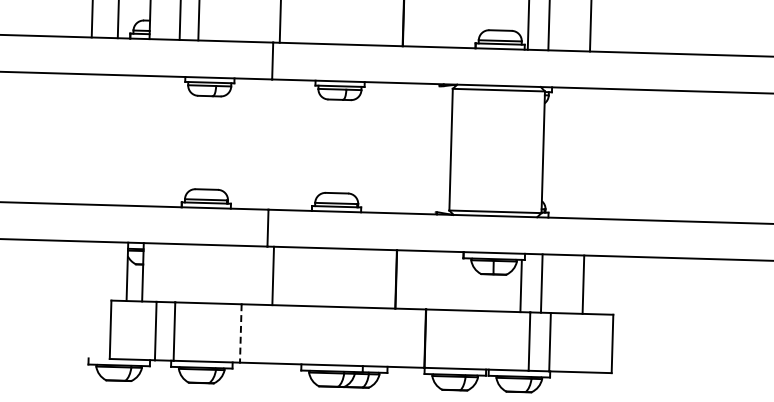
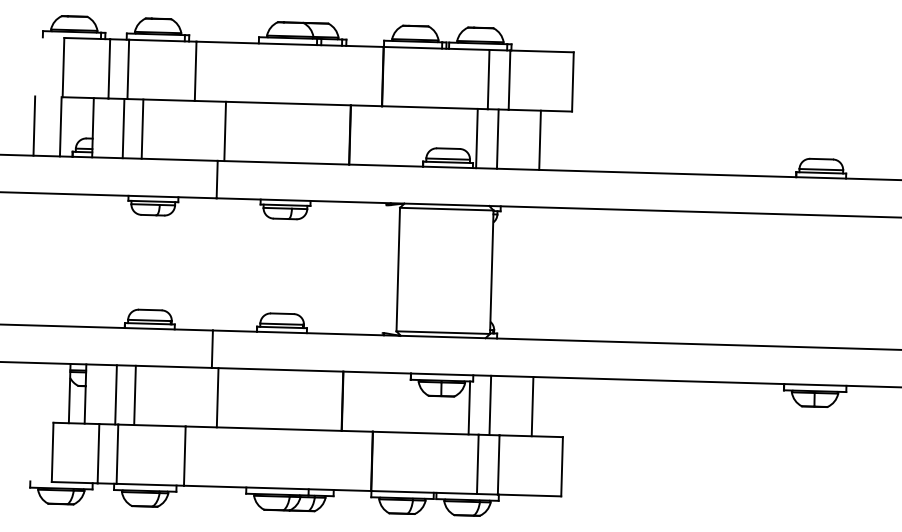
line: (172, 272) -> (115, 394), added
line: (191, 273) -> (134, 395), added
line: (240, 333) -> (184, 456), dashed -> solid

